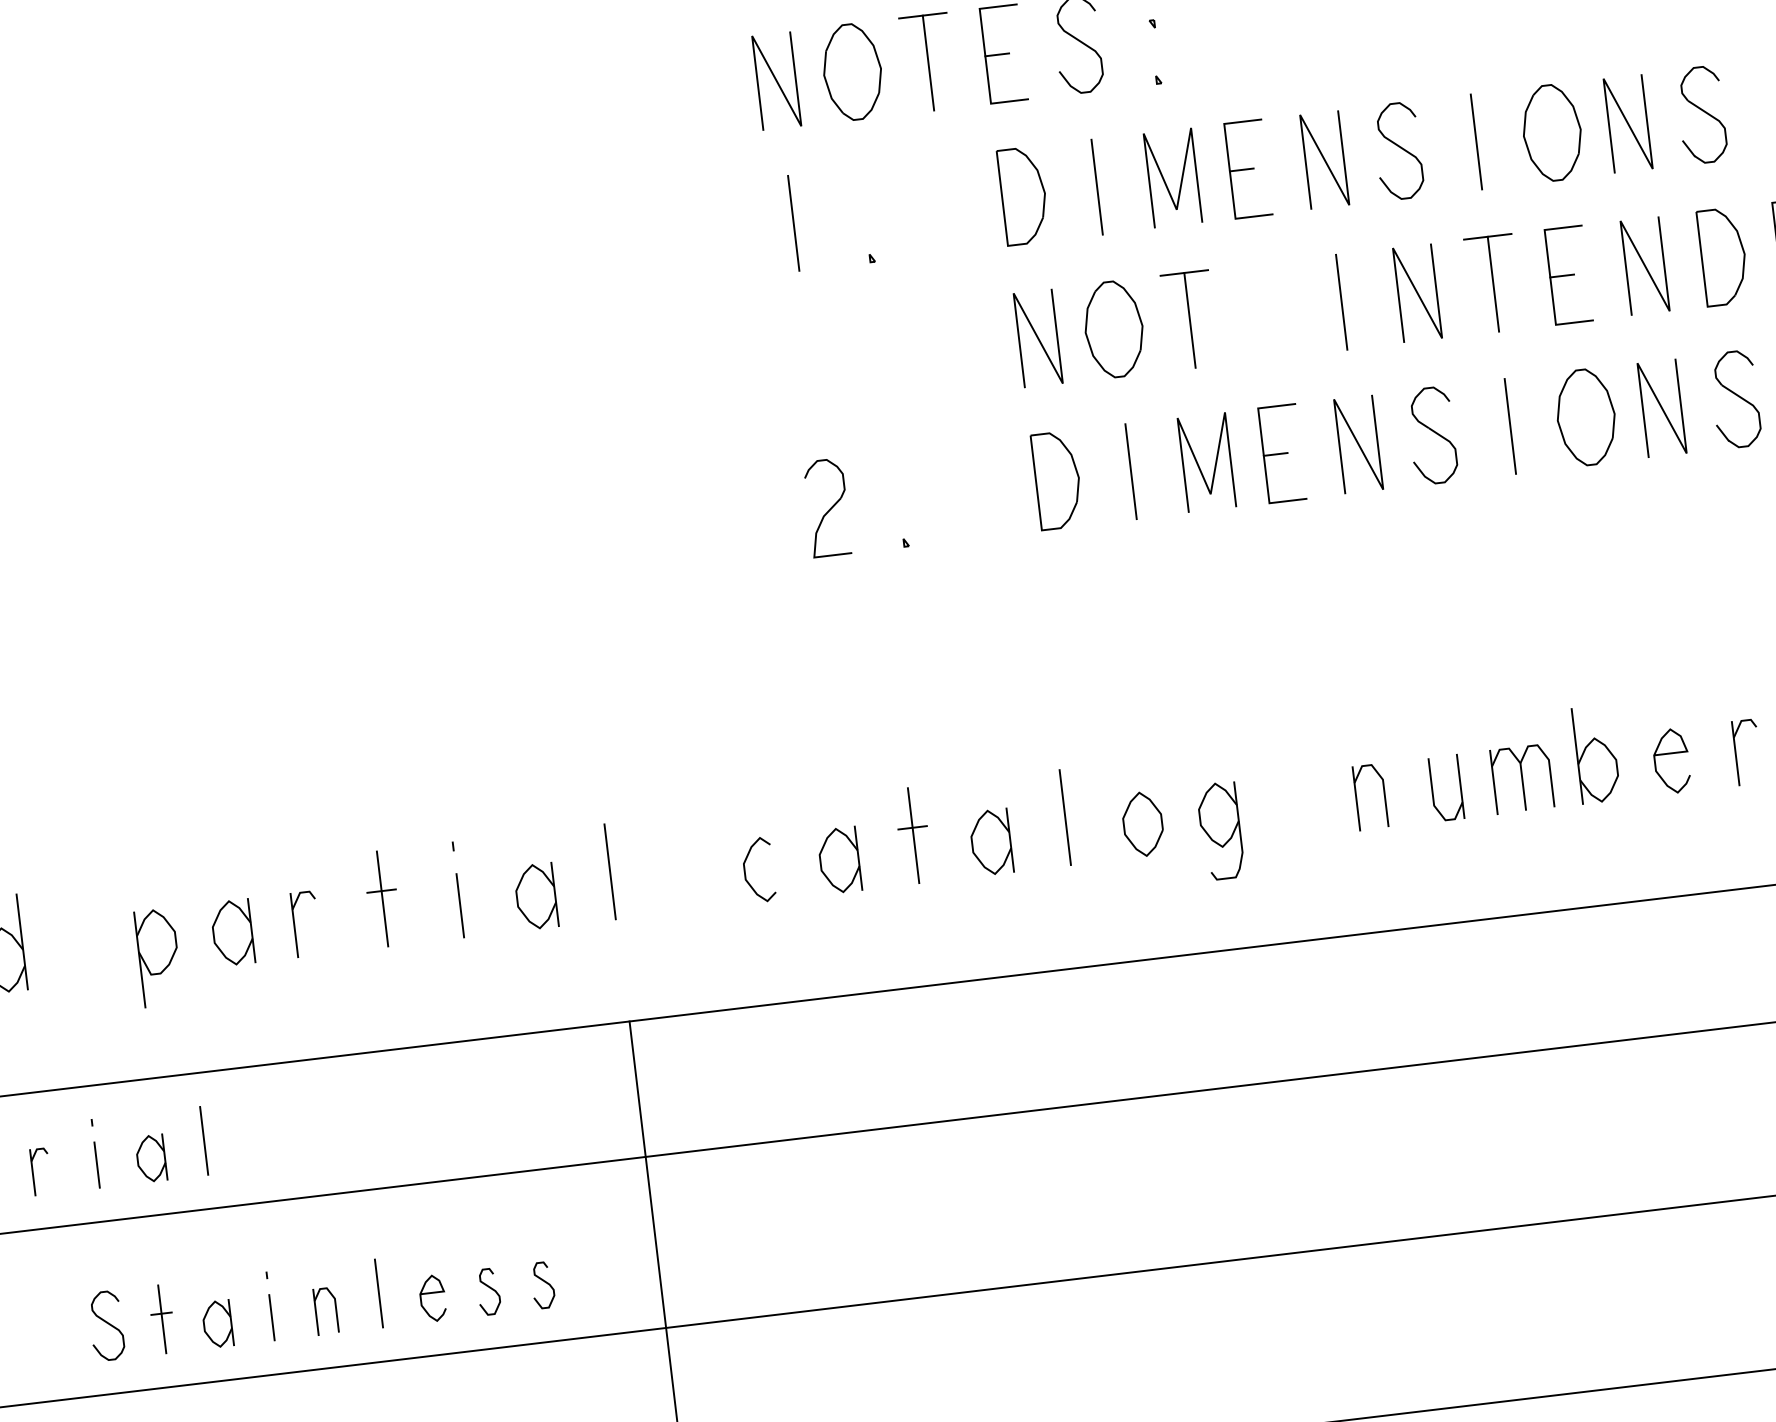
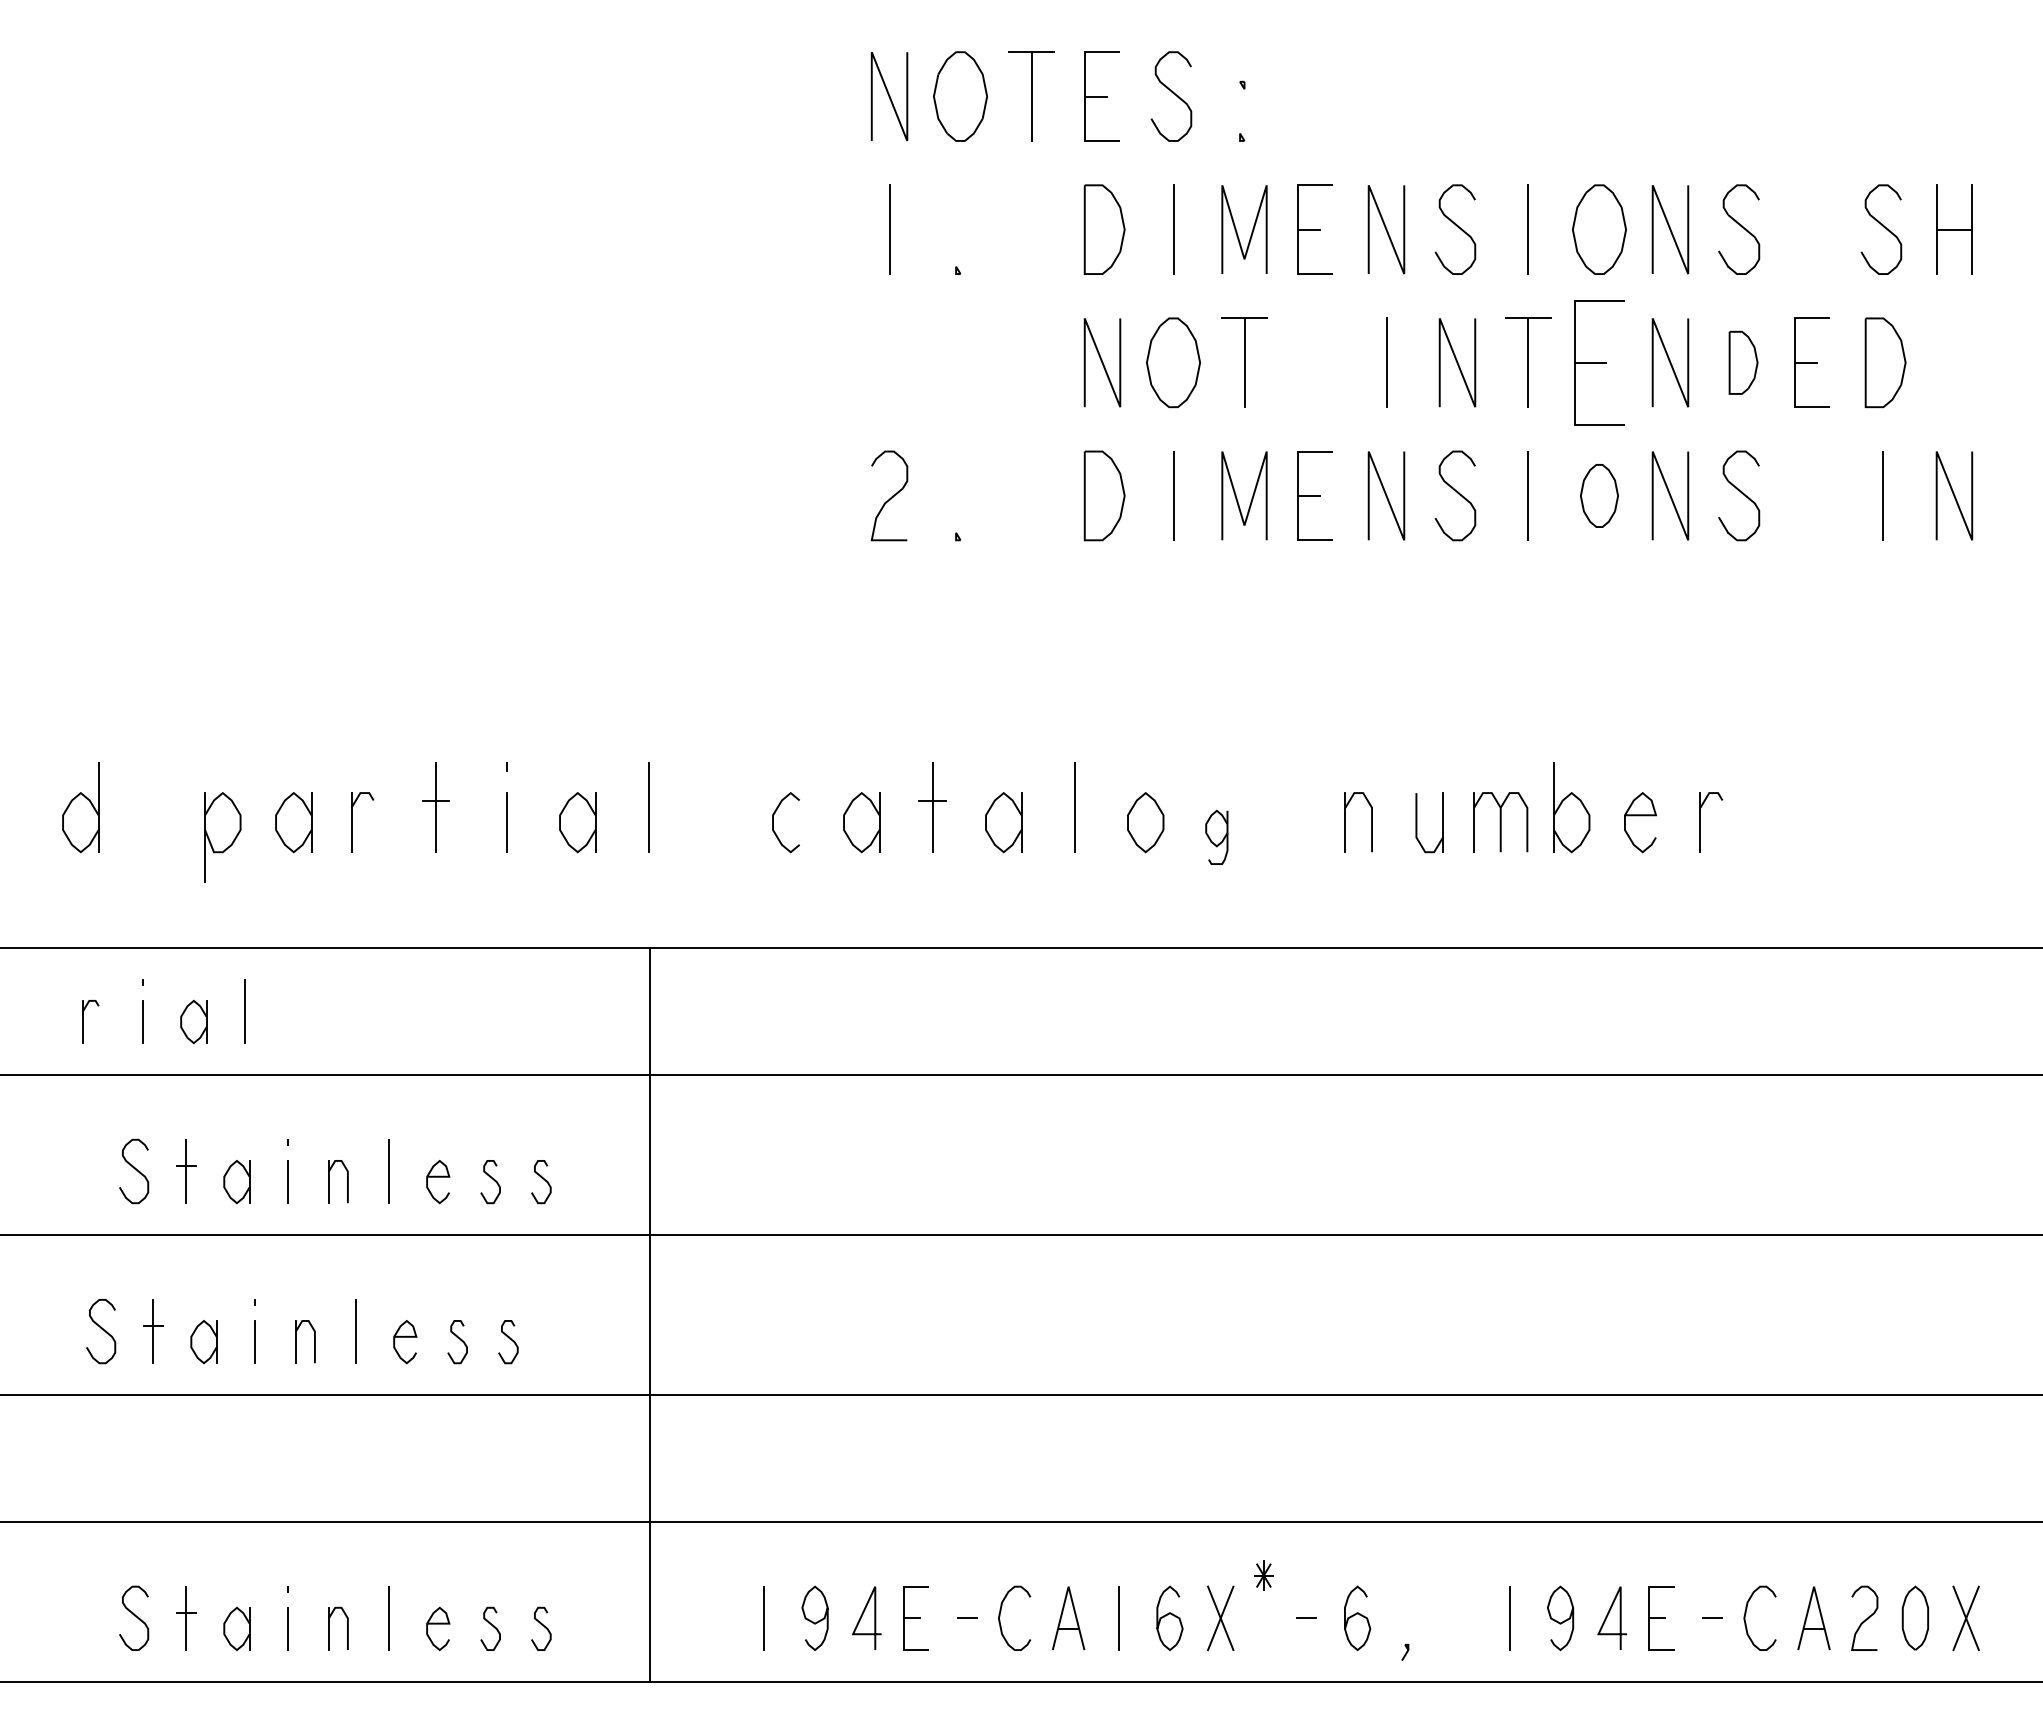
part: (1723, 256) -> (1743, 362), size x0.7
part: (1568, 274) -> (1598, 362), size x1.4
part: (1586, 416) -> (1599, 495), size x0.7
part: (1220, 831) -> (1216, 837), size x0.6

